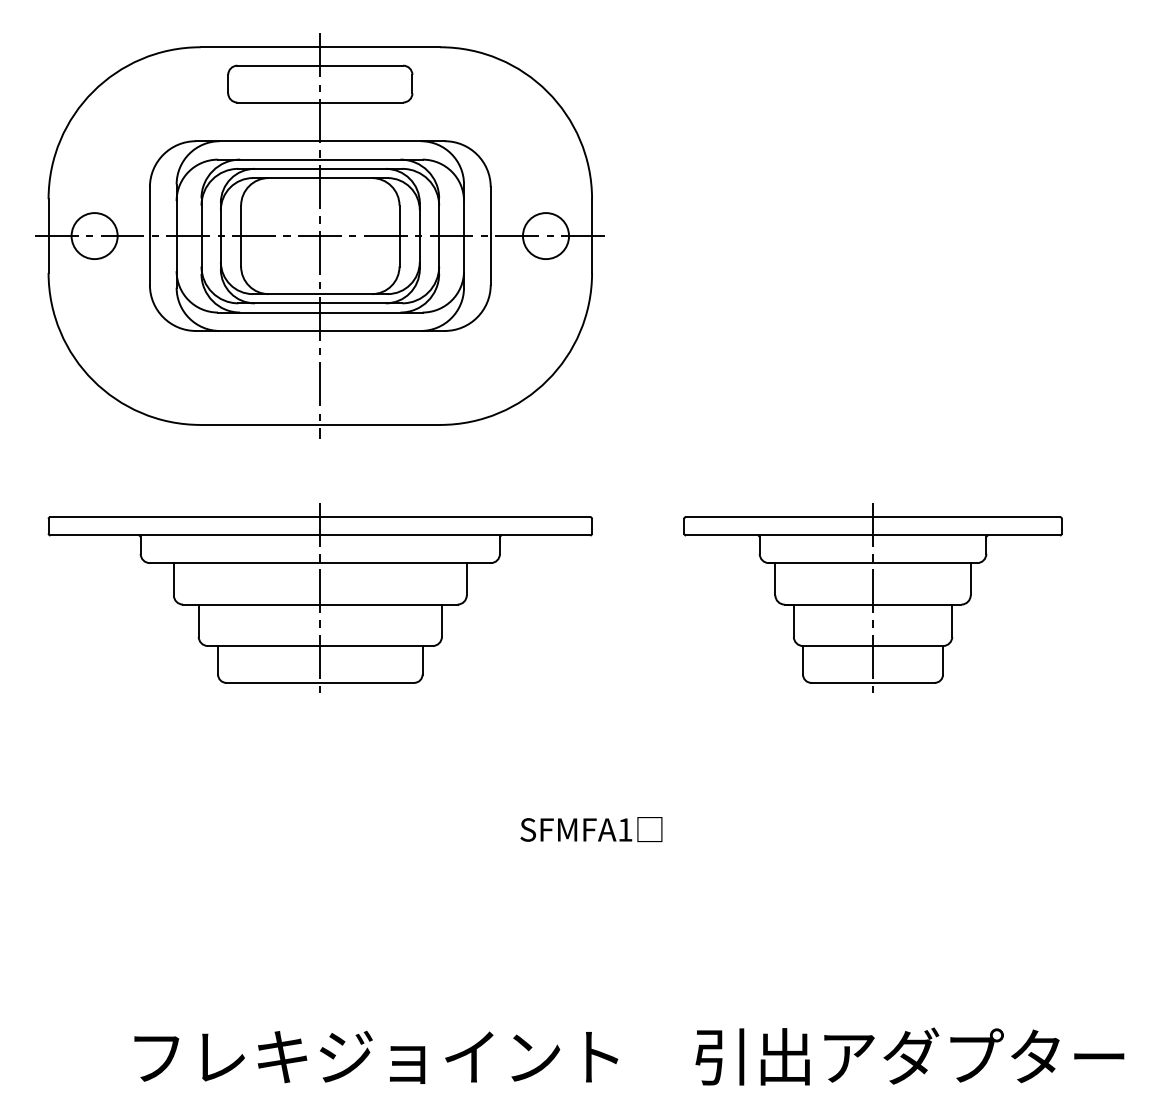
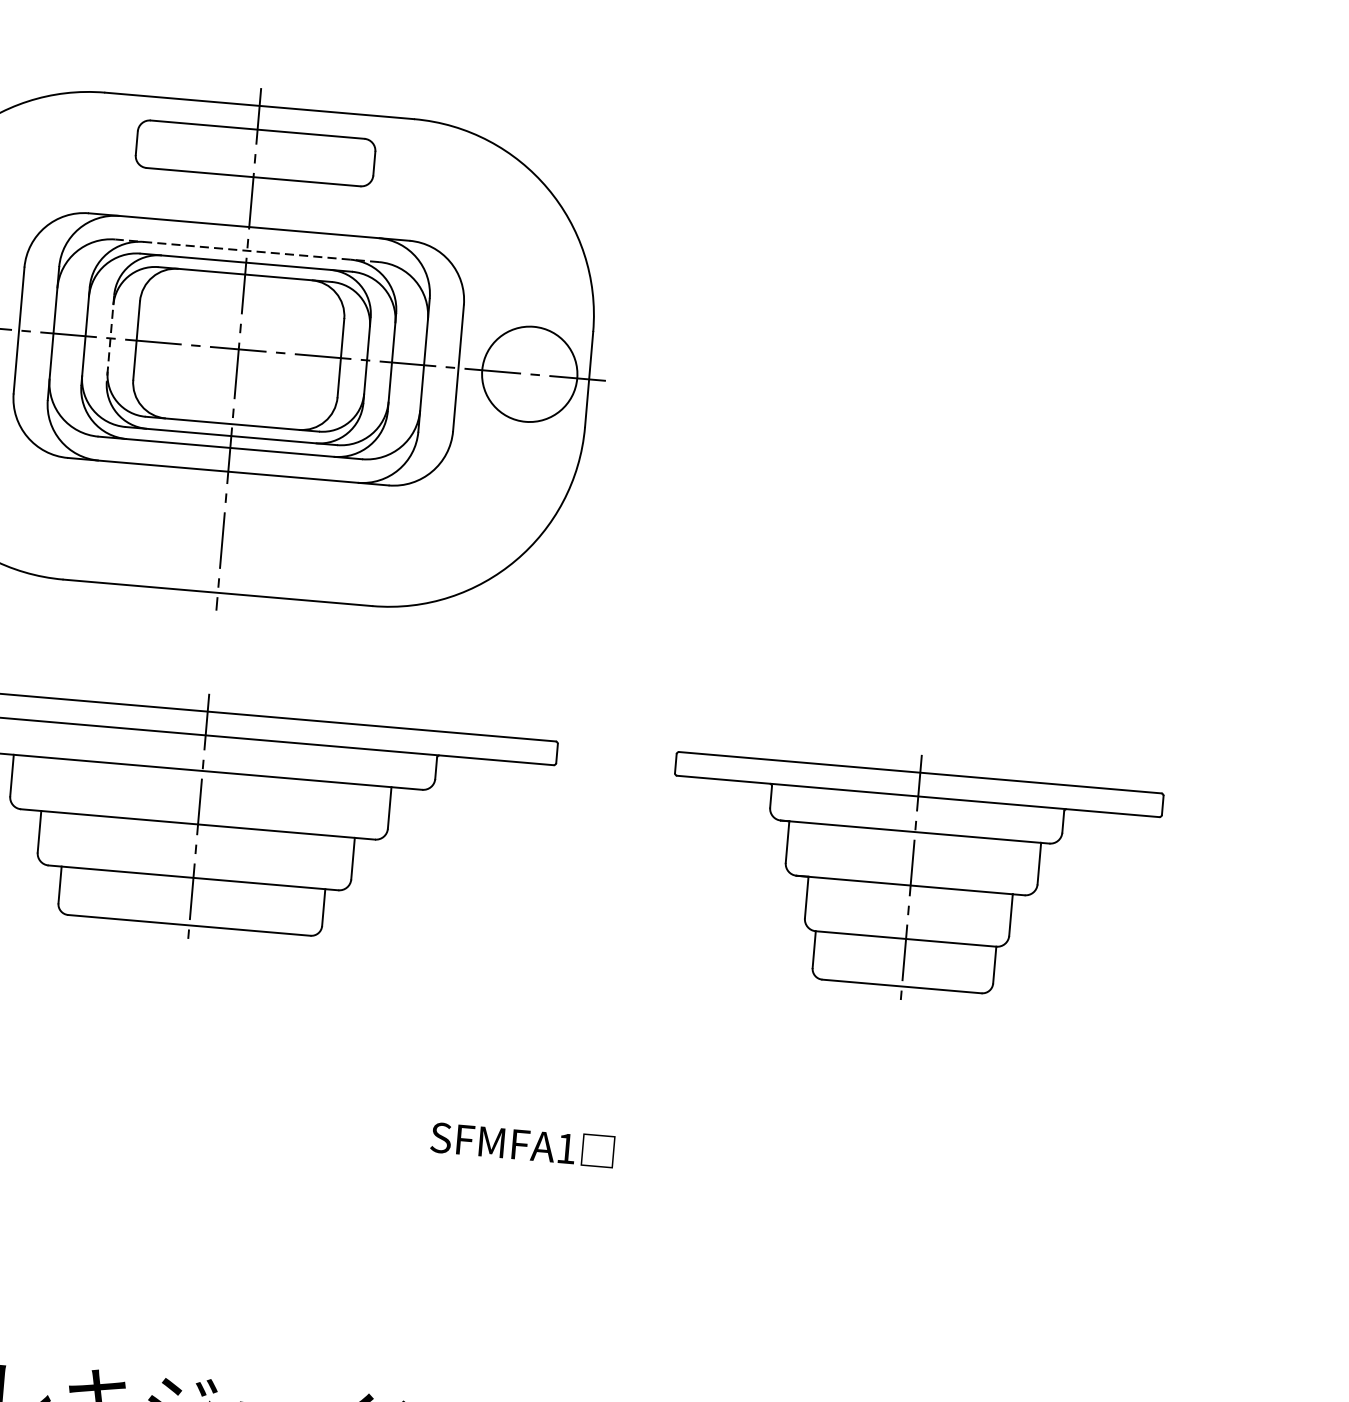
line: (319, 159) -> (246, 250), solid -> dashed
line: (220, 236) -> (110, 338), solid -> dashed
circle: (545, 236) -> (529, 374), size x1.6

